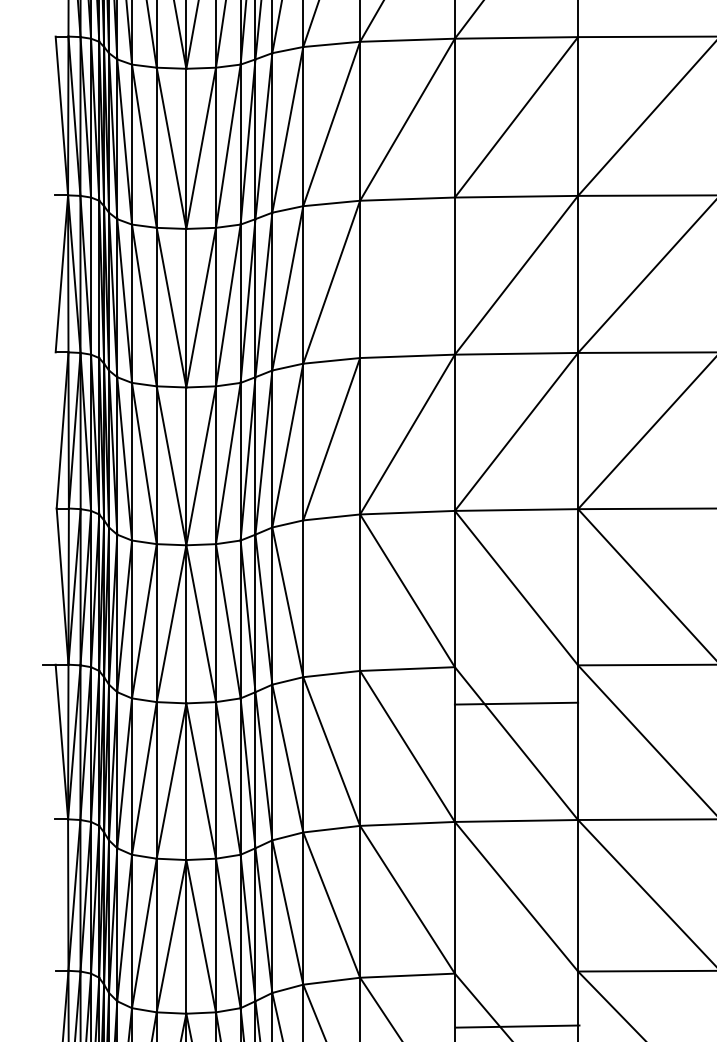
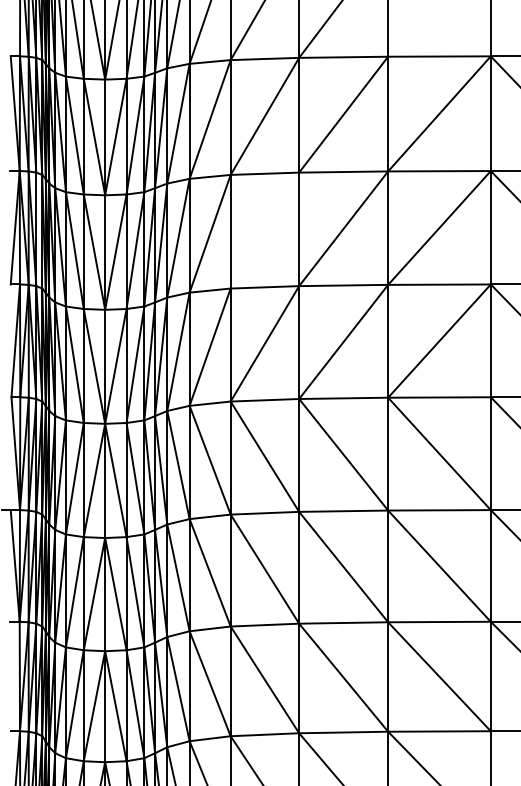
line: (330, 594) -> (209, 459), added
line: (516, 702) -> (343, 510), moved
line: (517, 1026) -> (343, 732), moved

